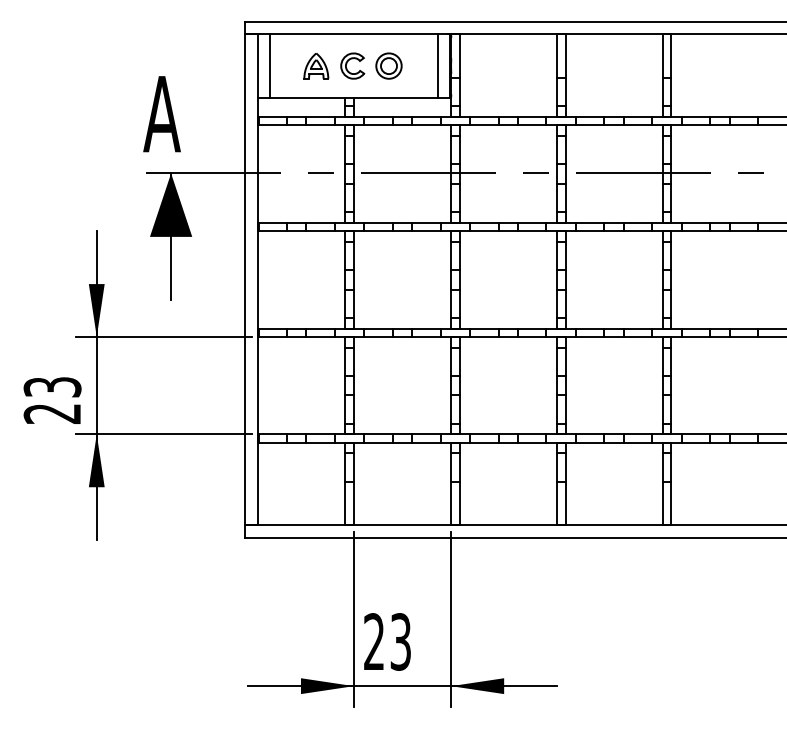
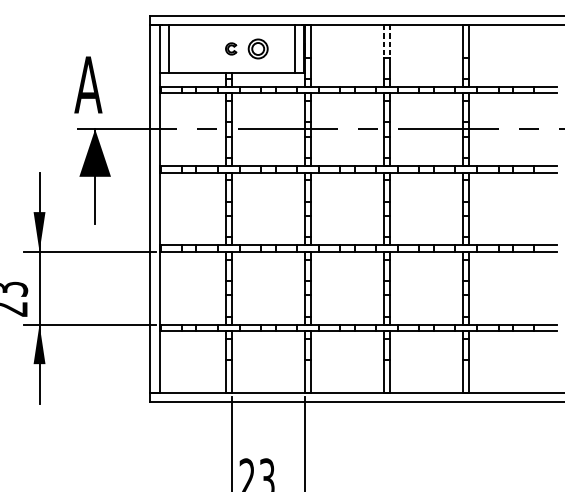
line: (557, 56) -> (384, 41), solid -> dashed
line: (565, 56) -> (390, 41), solid -> dashed
part: (352, 65) -> (230, 48), size x0.6
part: (316, 66) -> (203, 49), removed

